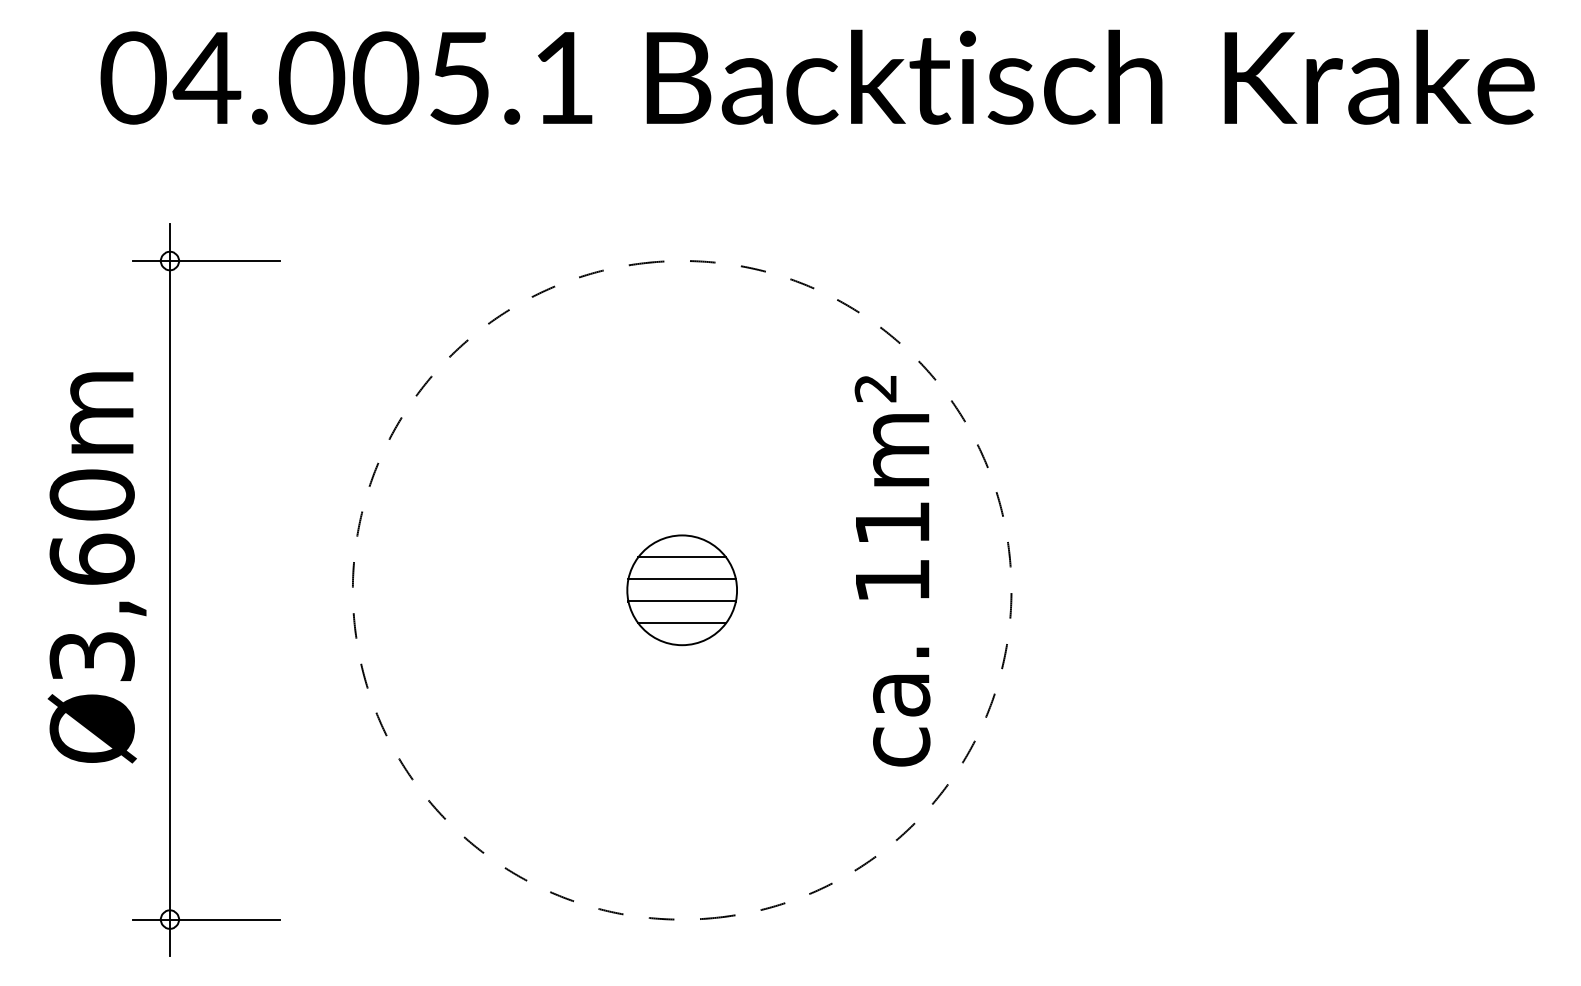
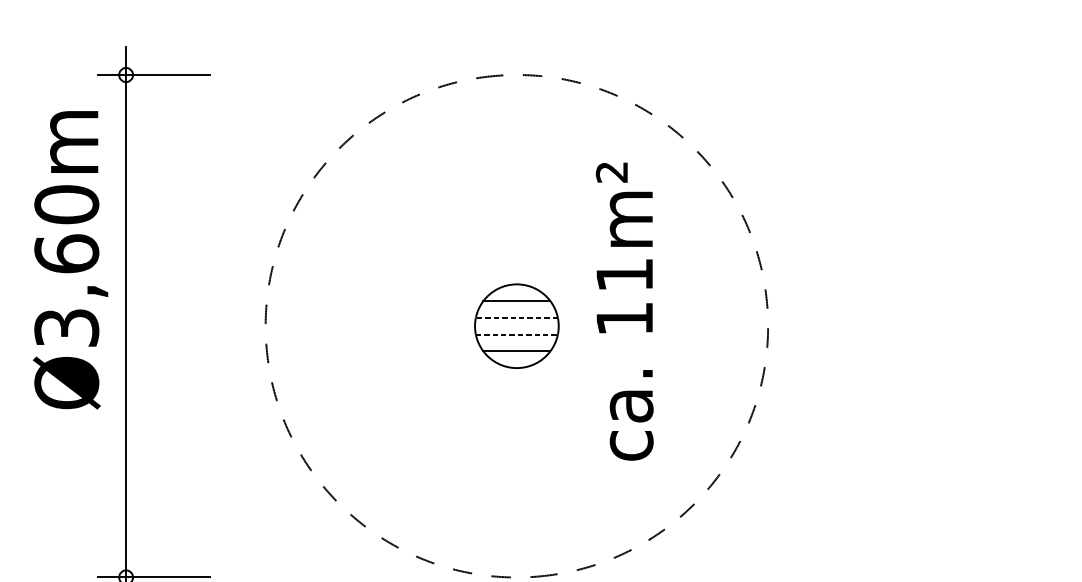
text: (96, 567) -> (70, 260), moved
text: (892, 571) -> (624, 311), moved
line: (682, 579) -> (517, 317), solid -> dashed
line: (682, 601) -> (517, 334), solid -> dashed

